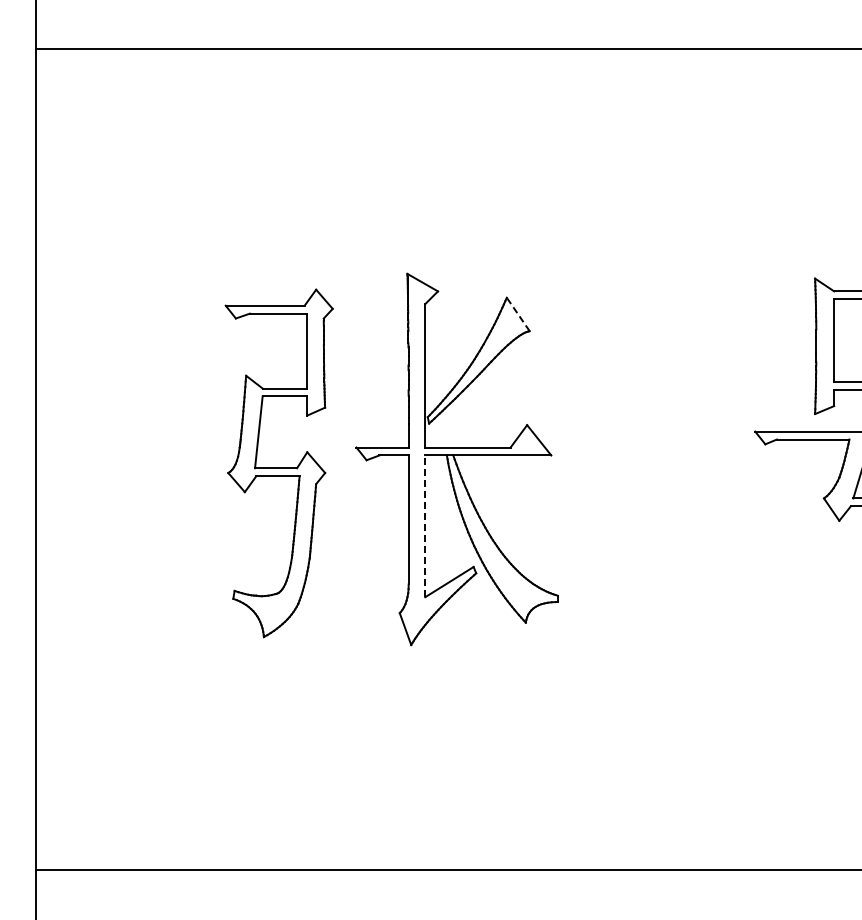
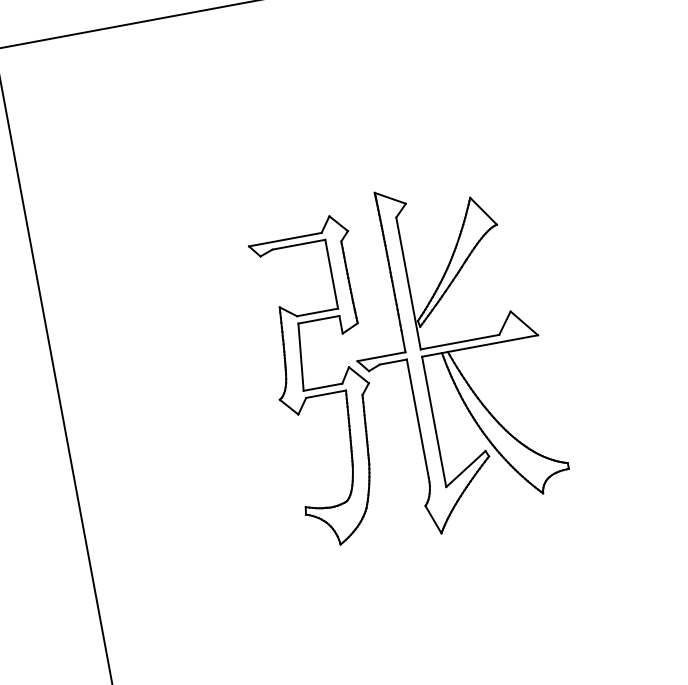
line: (517, 314) -> (482, 211), dashed -> solid
part: (278, 463) -> (324, 382), moved
line: (425, 526) -> (434, 422), dashed -> solid

